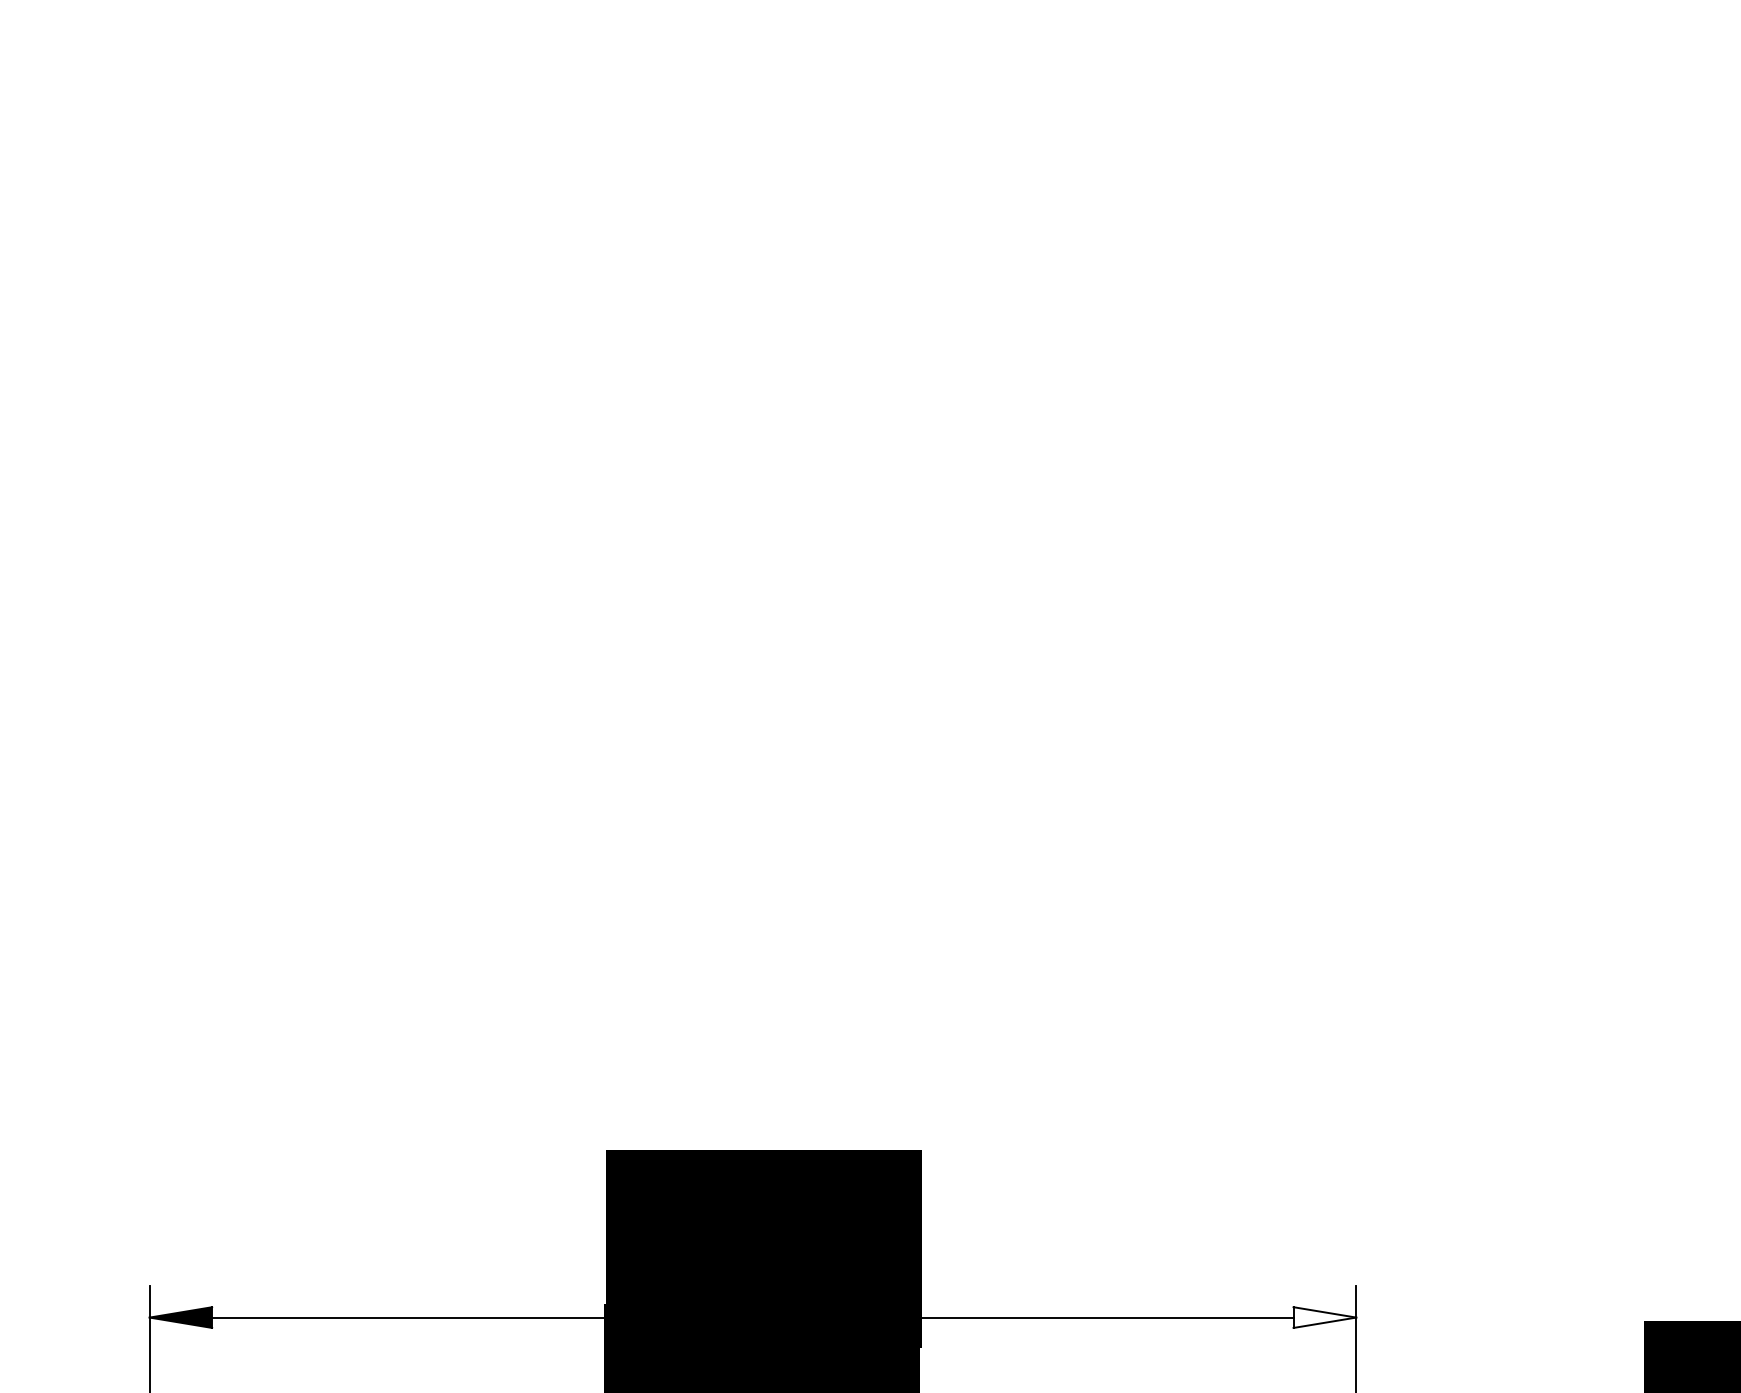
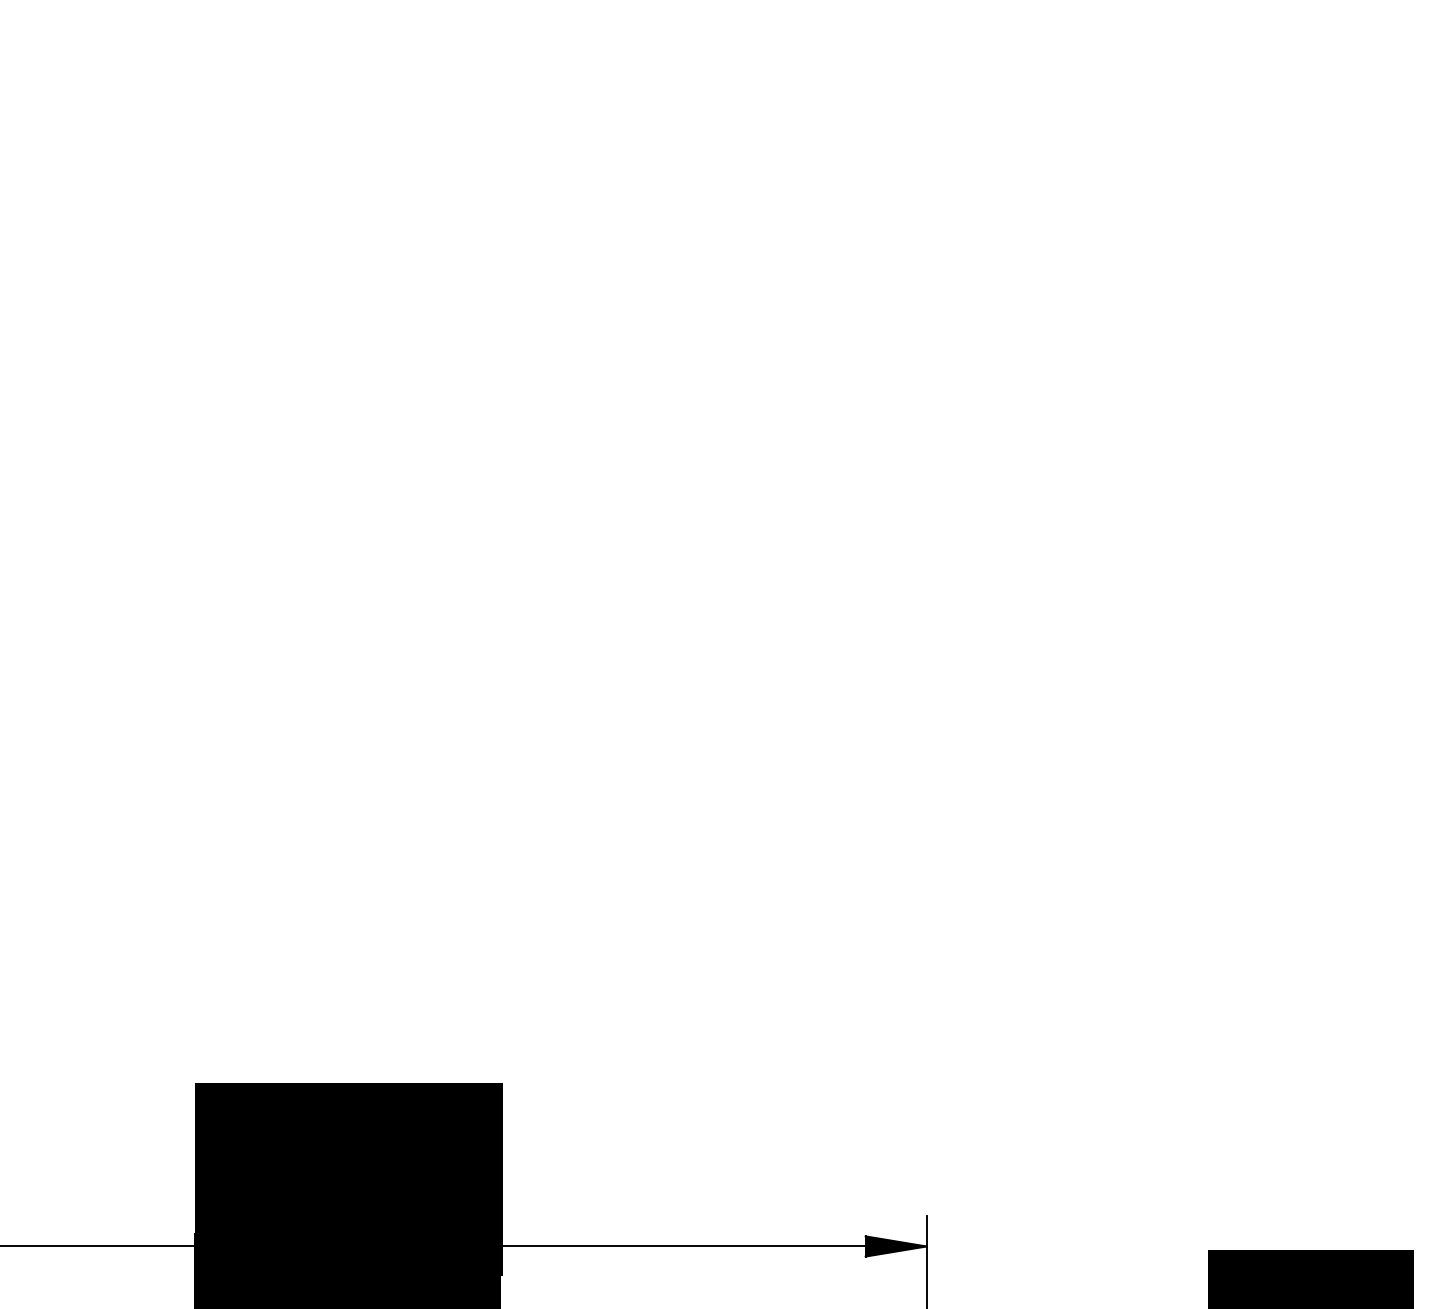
fill: (1324, 1317) -> (895, 1246), added

